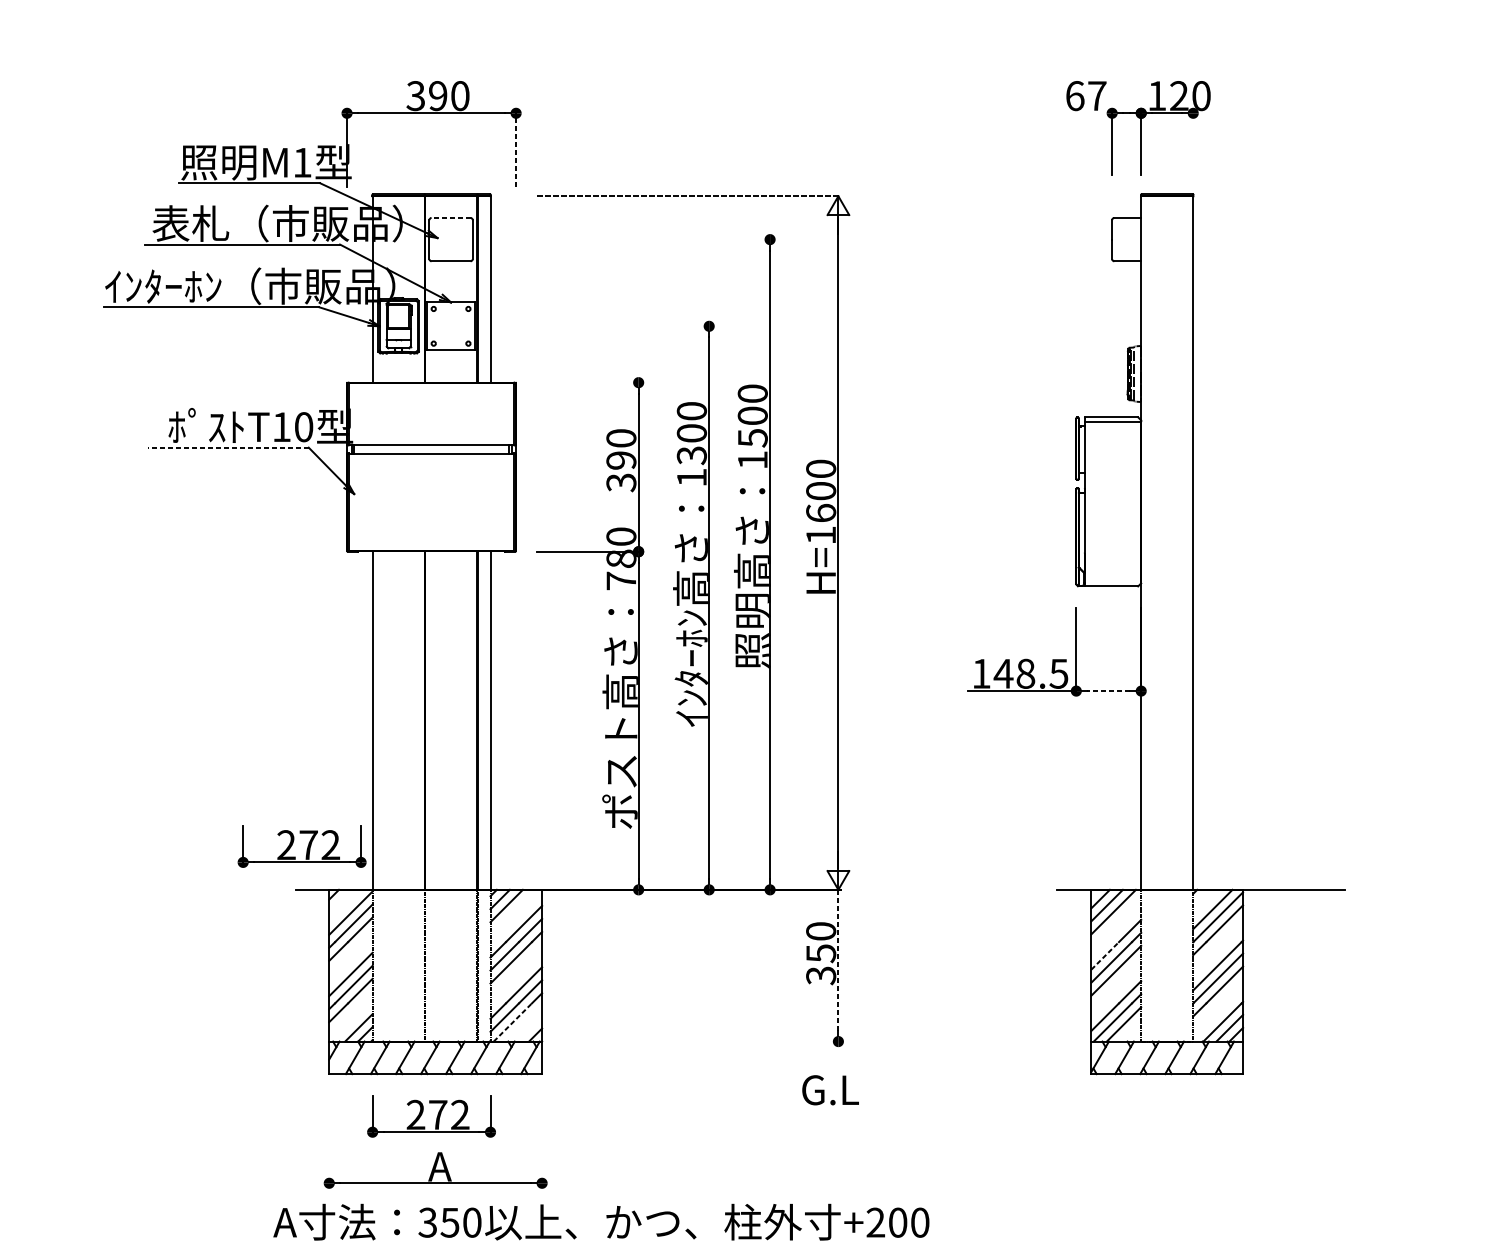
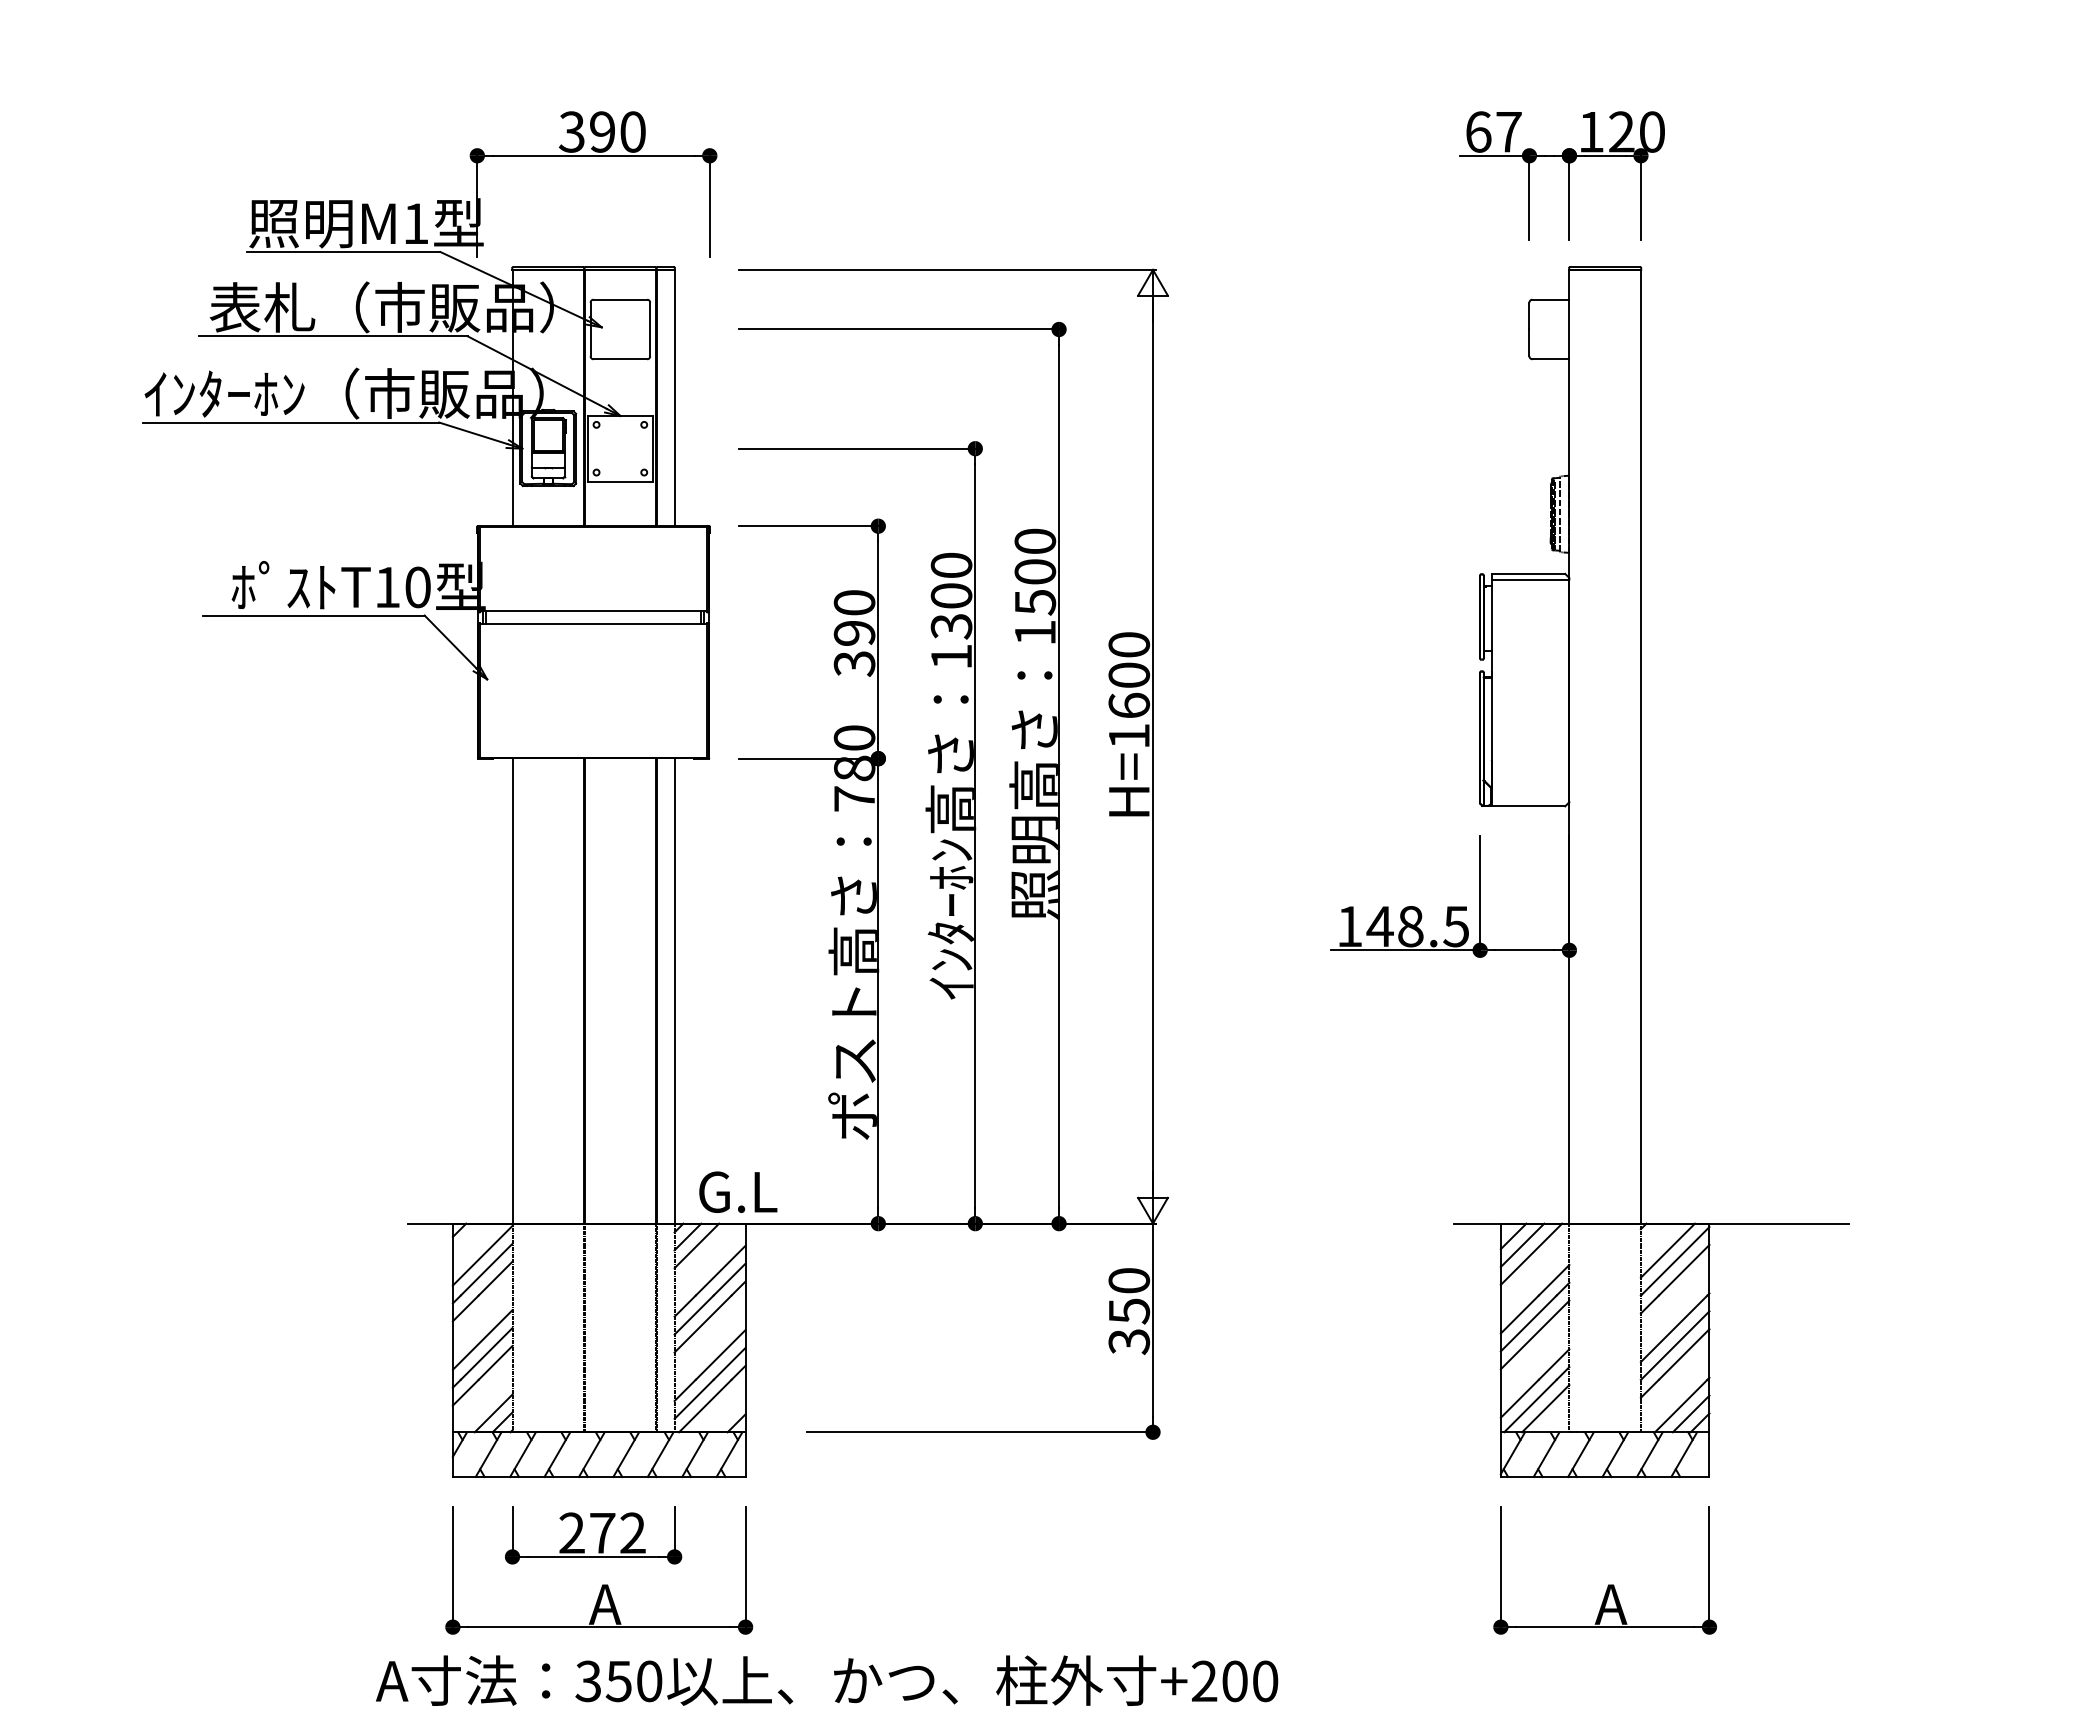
line: (1086, 113) -> (1494, 155), added
line: (1192, 142) -> (1640, 196), added
line: (515, 148) -> (709, 204), dashed -> solid
line: (689, 195) -> (948, 269), dashed -> solid
line: (451, 217) -> (620, 299), dashed -> solid
line: (654, 239) -> (900, 329), added
line: (624, 326) -> (858, 448), added
line: (589, 382) -> (810, 526), added
line: (227, 447) -> (313, 615), dashed -> solid
line: (1108, 691) -> (1524, 950), dashed -> solid
part: (307, 847) -> (422, 1165), removed
line: (1104, 955) -> (1519, 1314), dashed -> solid
line: (838, 960) -> (1153, 1320), dashed -> solid
line: (512, 1022) -> (705, 1405), dashed -> solid
line: (713, 1041) -> (981, 1432), added
text: (830, 1089) -> (738, 1191), moved
line: (328, 1140) -> (452, 1568), added
line: (542, 1140) -> (745, 1568), added
part: (1169, 1152) -> (1608, 1584), added

